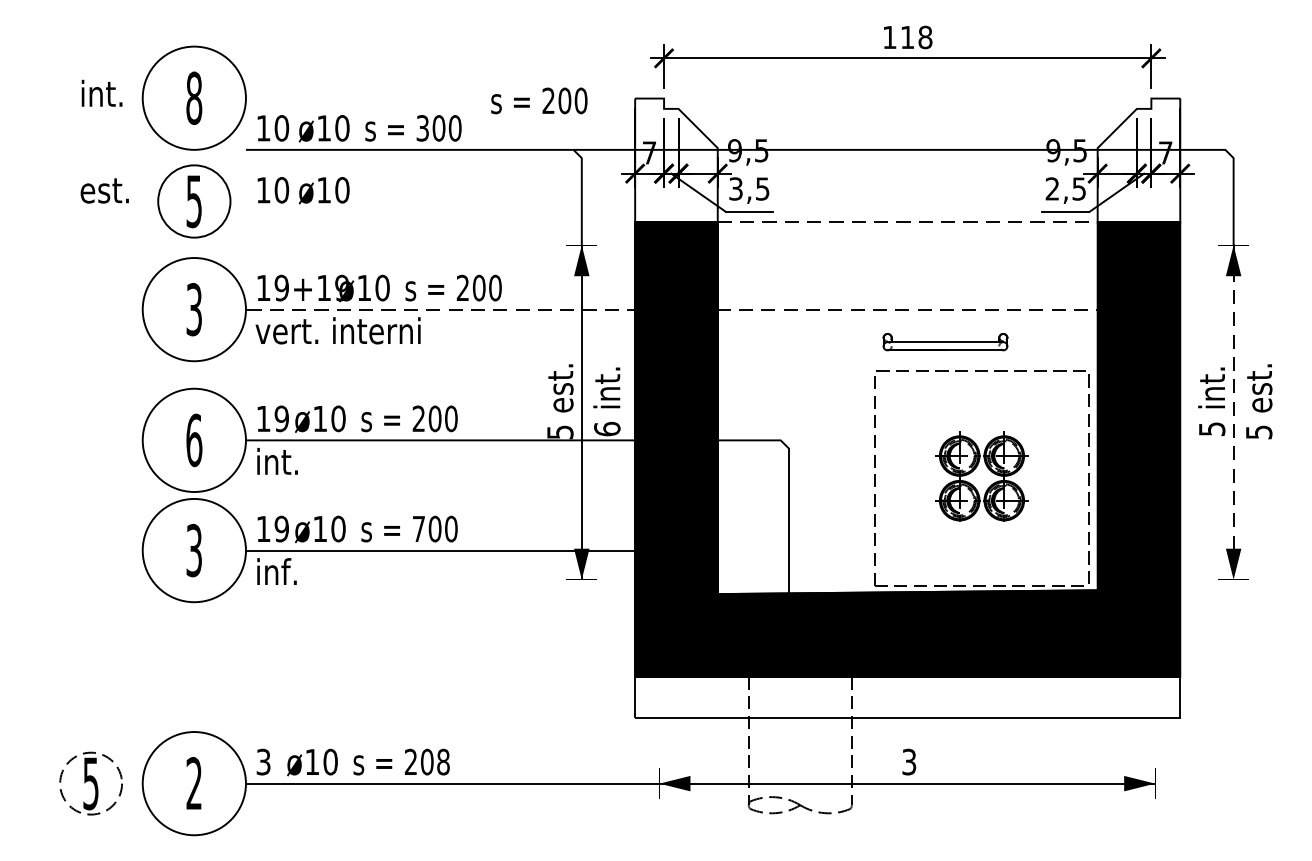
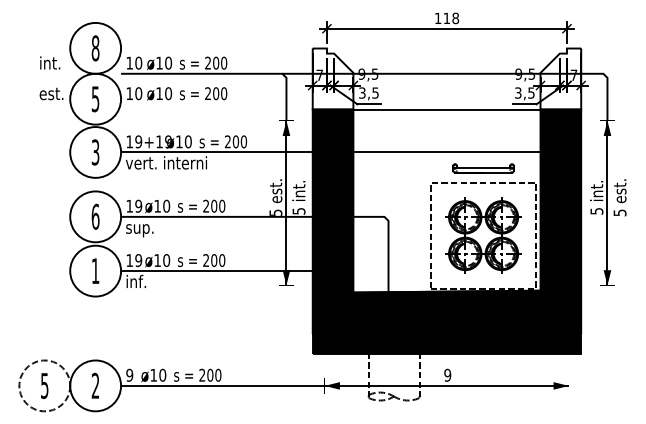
text: (102, 92) -> (50, 62), moved
text: (539, 100) -> (203, 93), moved
text: (423, 128) -> (208, 63), 300 -> 200
text: (1052, 189) -> (518, 93), 2,5 -> 3,5
circle: (194, 200) -> (95, 98), size x1.43
line: (906, 222) -> (446, 109), dashed -> solid
line: (689, 309) -> (339, 152), dashed -> solid
part: (945, 342) -> (483, 168), moved
line: (1233, 411) -> (607, 202), dashed -> solid
text: (606, 427) -> (298, 210), 6 -> 5
text: (283, 464) -> (139, 228), int. -> sup.
part: (981, 478) -> (483, 235), size x1.67
text: (419, 528) -> (206, 260), 700 -> 200
text: (194, 551) -> (95, 271), 3 -> 1
fill: (906, 697) -> (446, 343), added
text: (263, 760) -> (129, 374), 3 -> 9
text: (908, 760) -> (447, 374), 3 -> 9
text: (443, 762) -> (218, 375), 208 -> 200
circle: (90, 782) -> (44, 385), size x1.67

